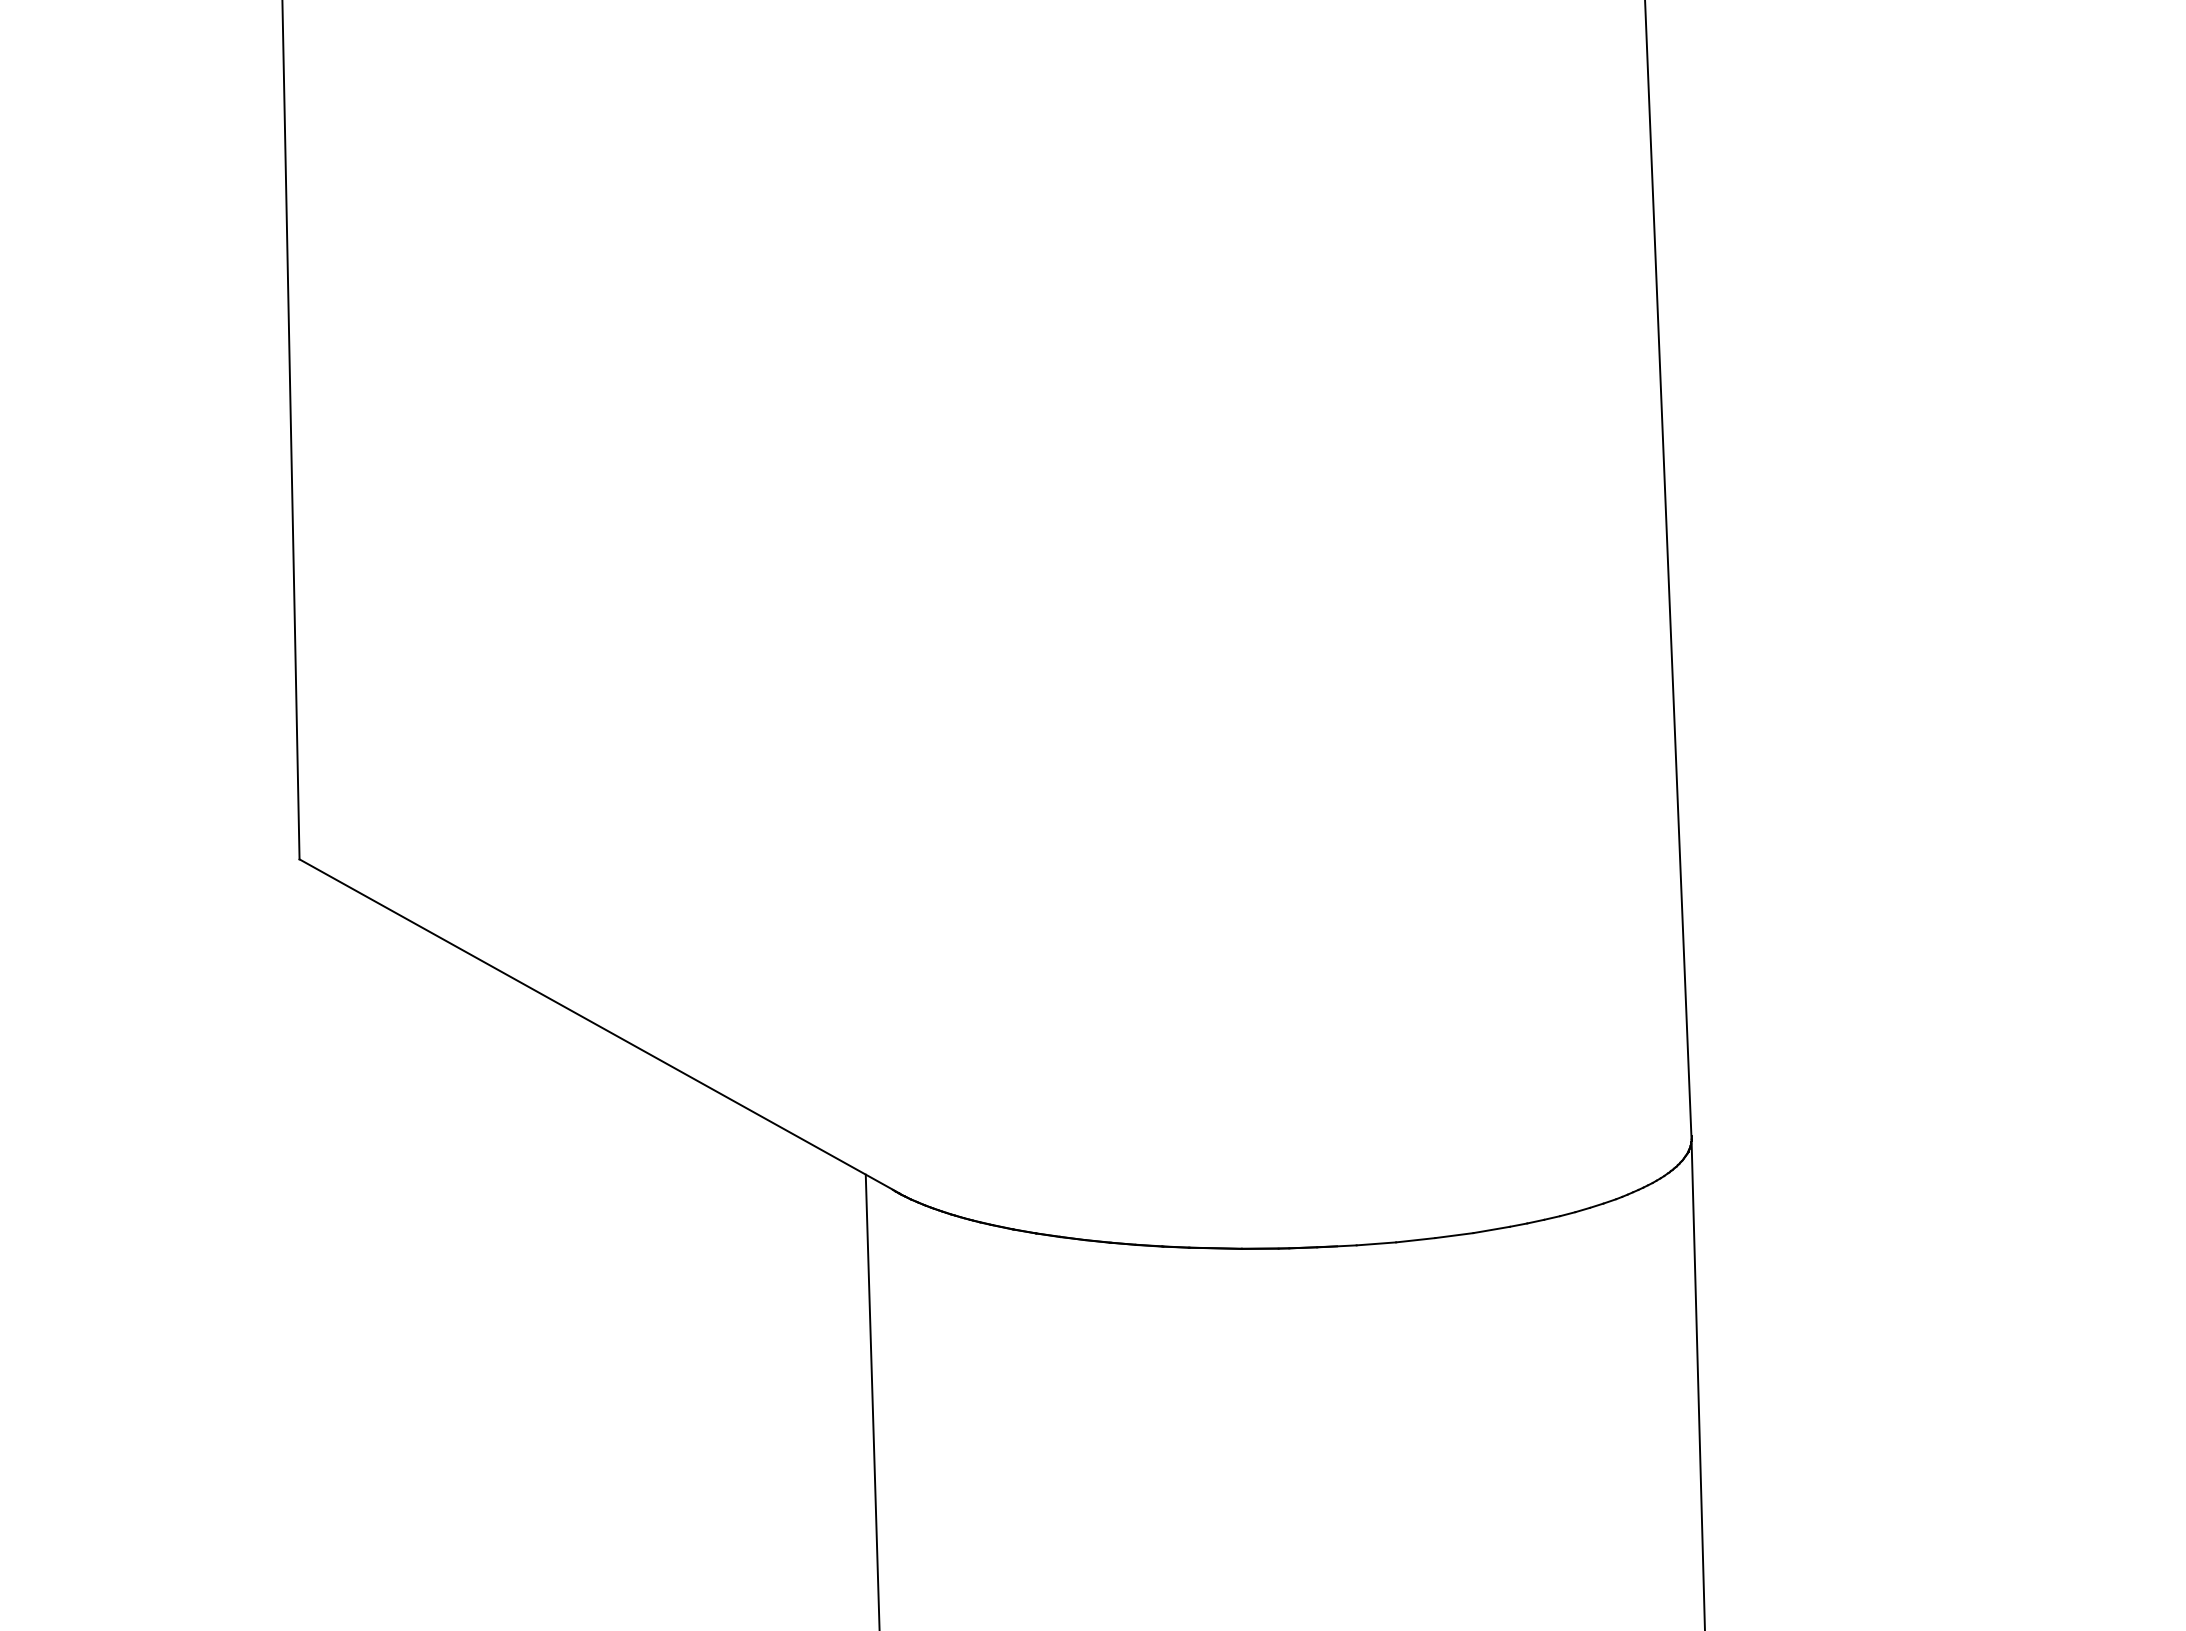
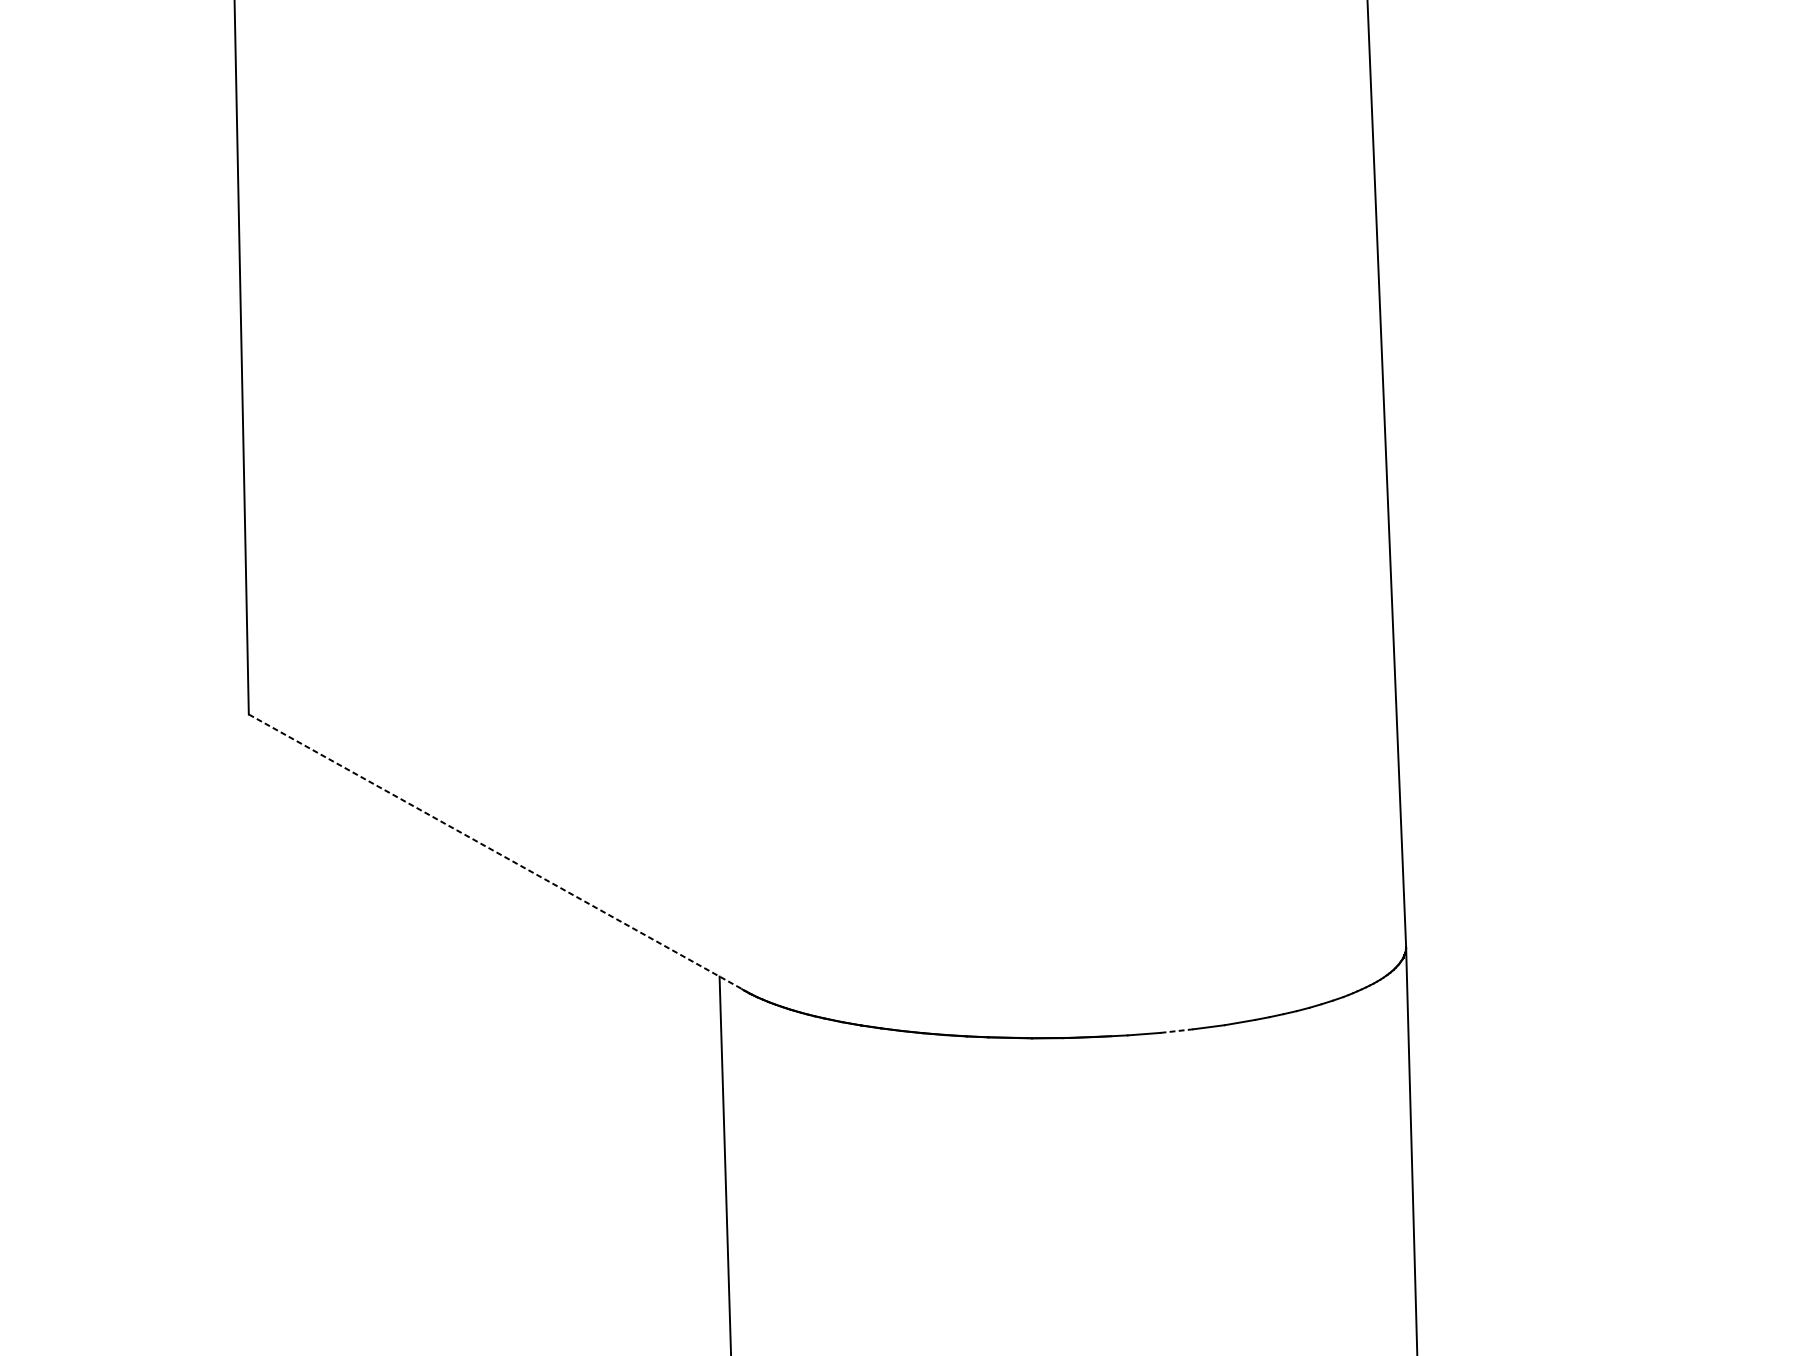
line: (599, 1026) -> (498, 853), solid -> dashed
line: (1415, 1240) -> (1176, 1031), solid -> dashed

